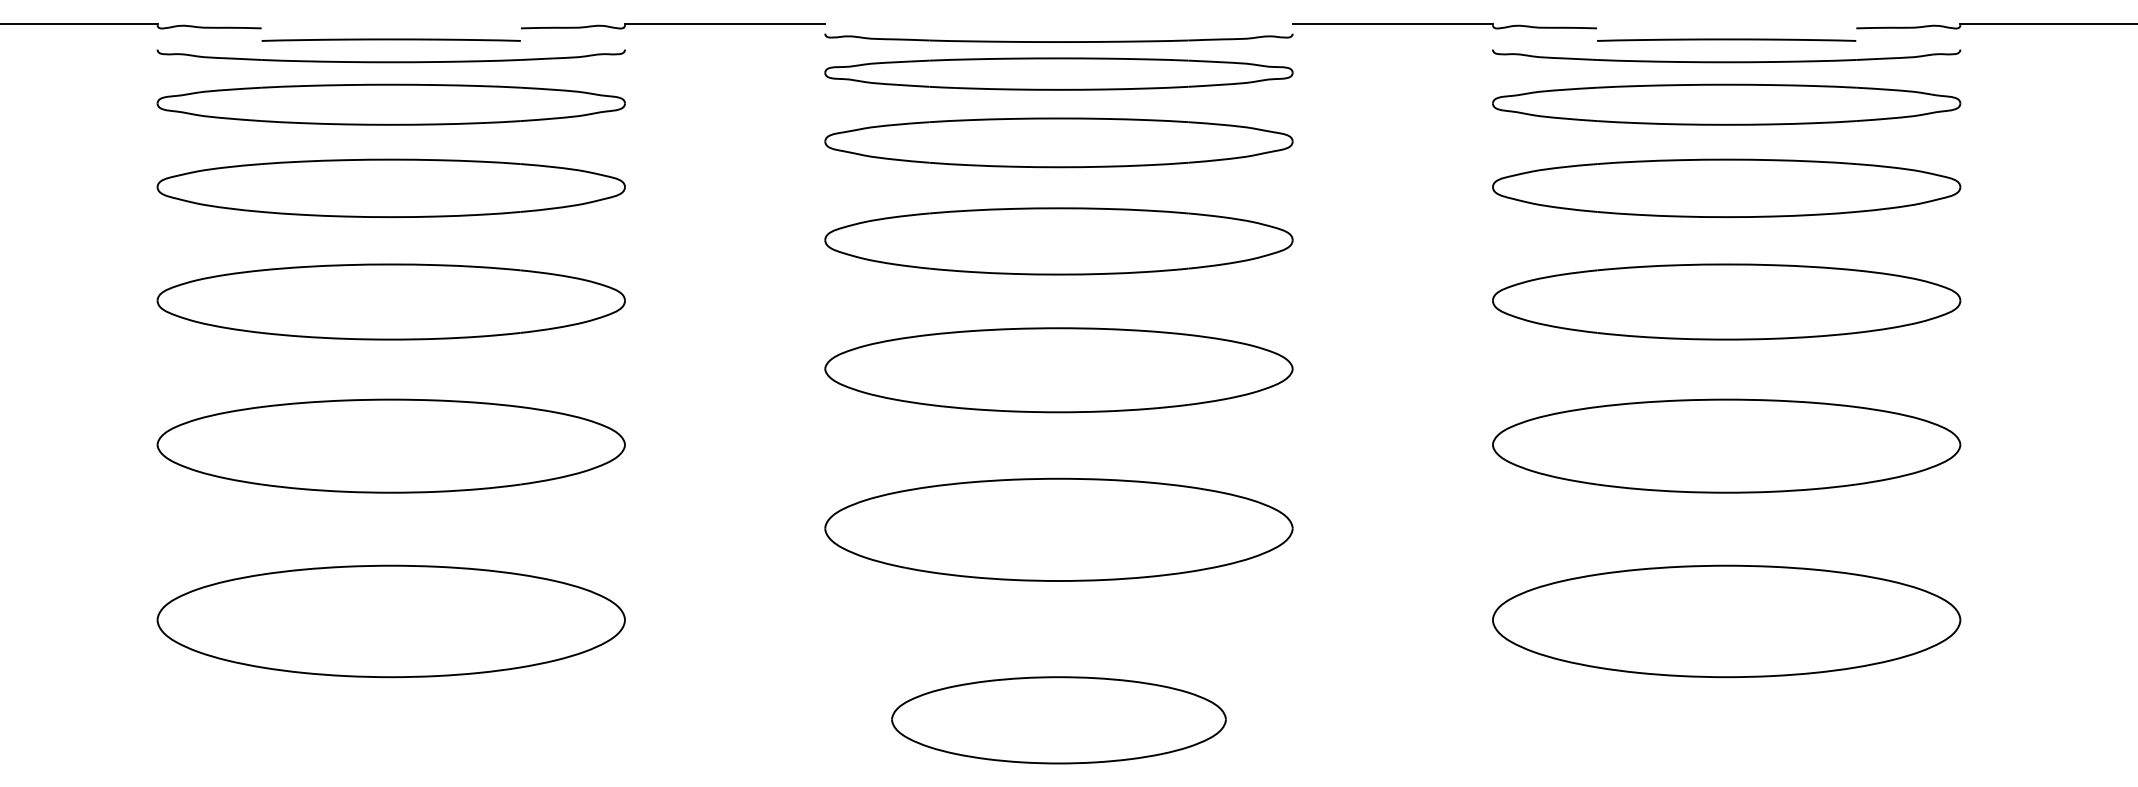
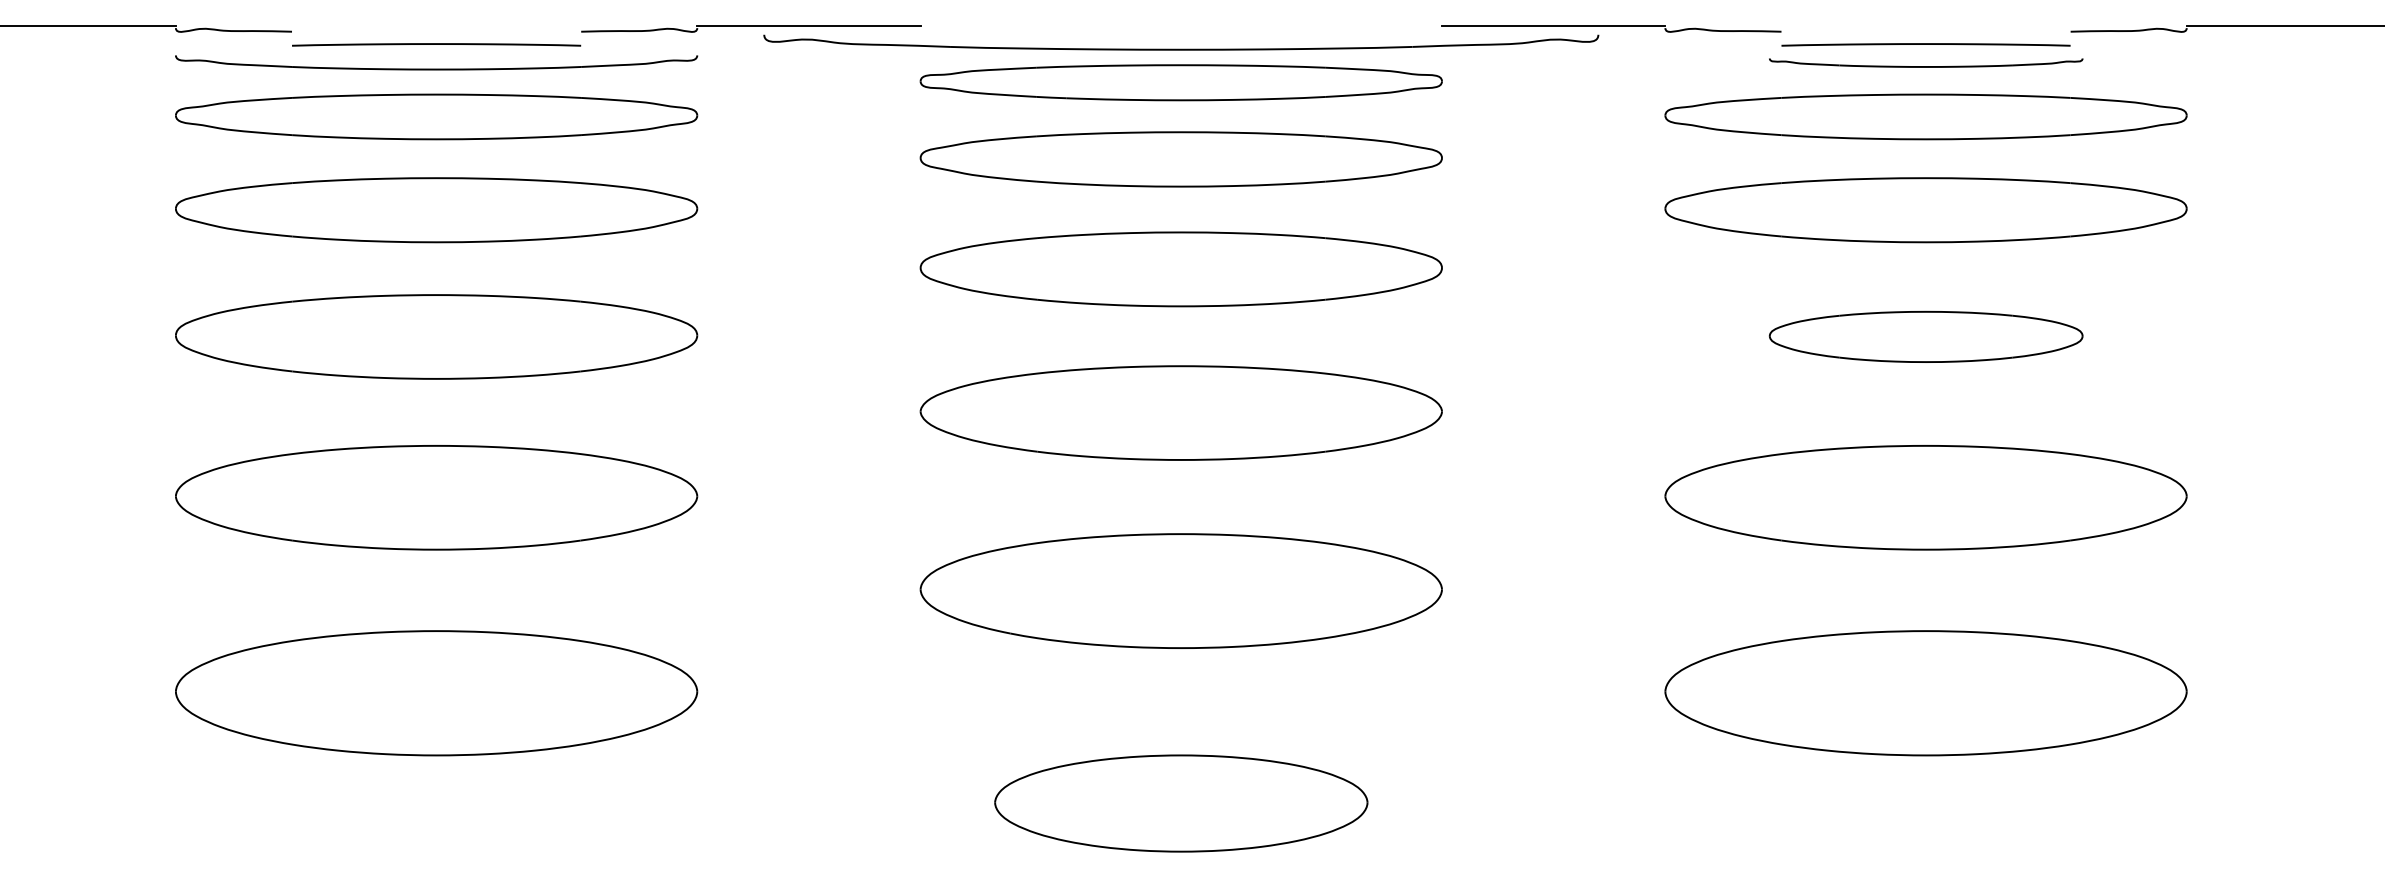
part: (1058, 37) -> (1180, 41), size x1.6
part: (1726, 56) -> (1925, 63), size x0.6
part: (1726, 301) -> (1925, 336), size x0.6

